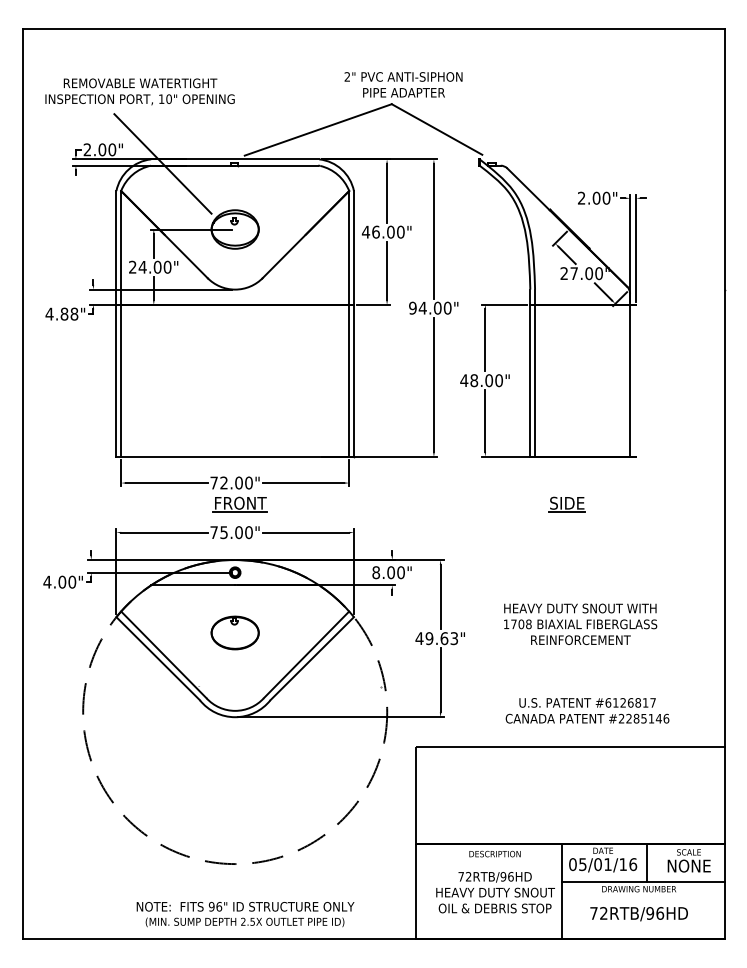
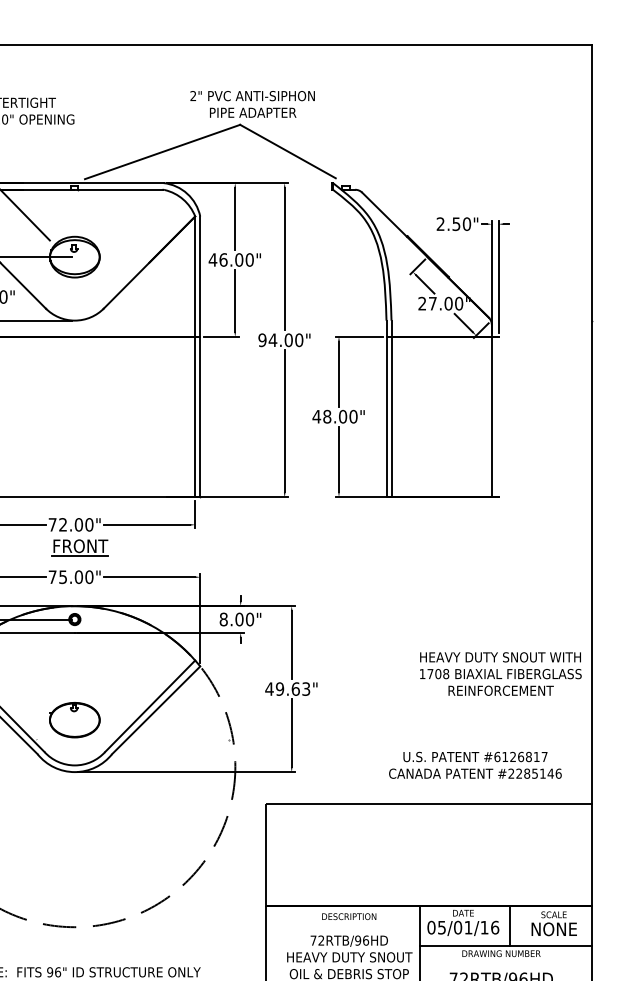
text: (596, 197) -> (456, 223), 2.00" -> 2.50"
part: (566, 504) -> (424, 547), removed
text: (580, 623) -> (500, 673), moved
part: (234, 632) -> (74, 719), moved
text: (587, 710) -> (475, 765), moved

